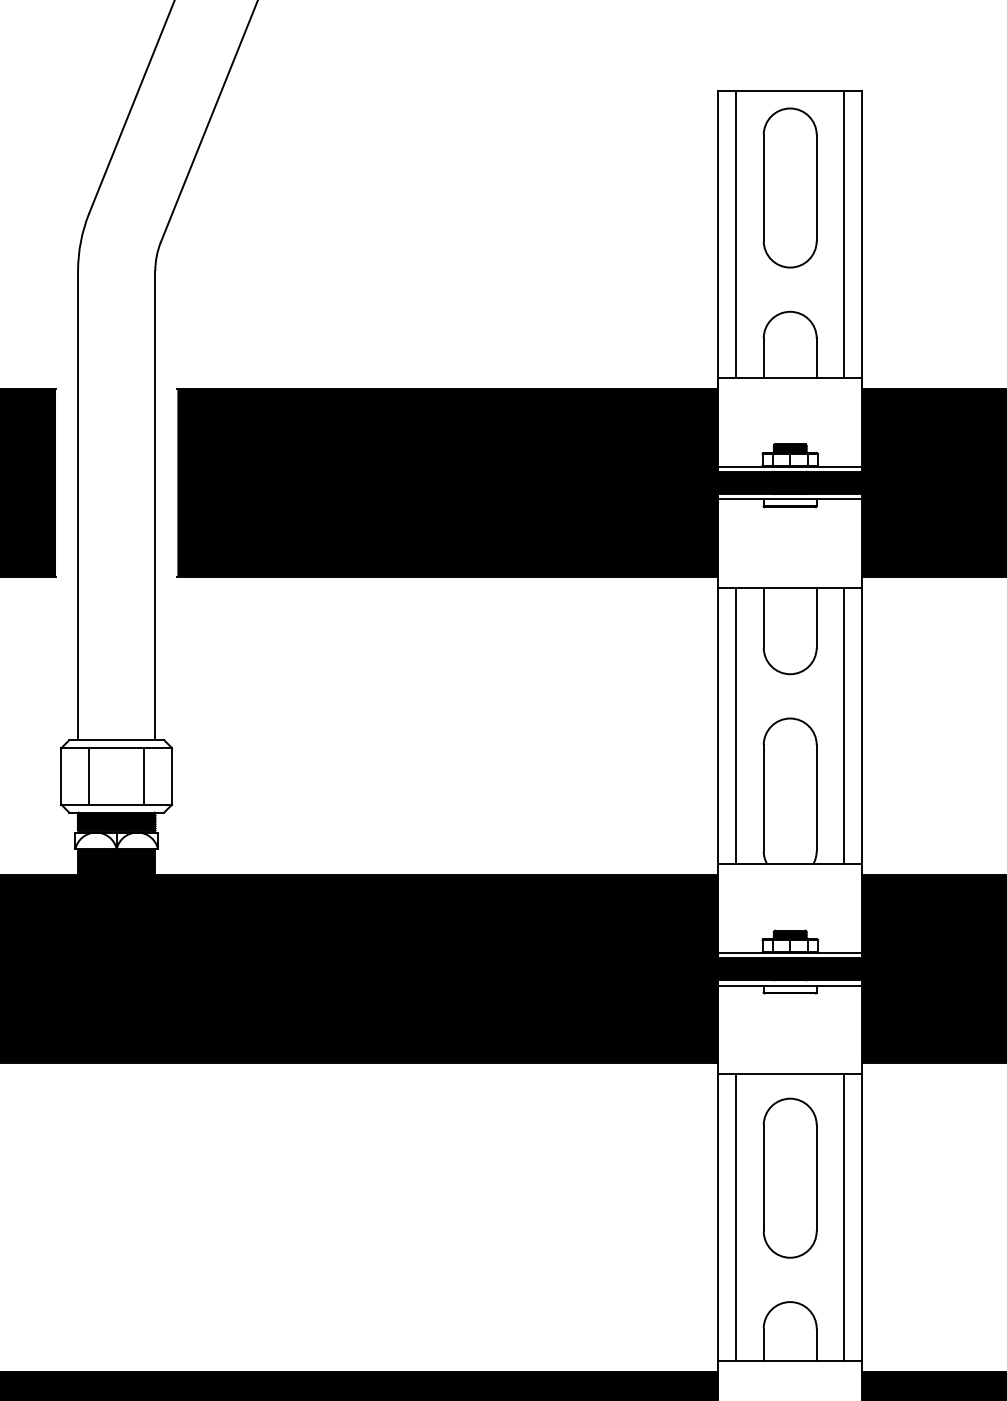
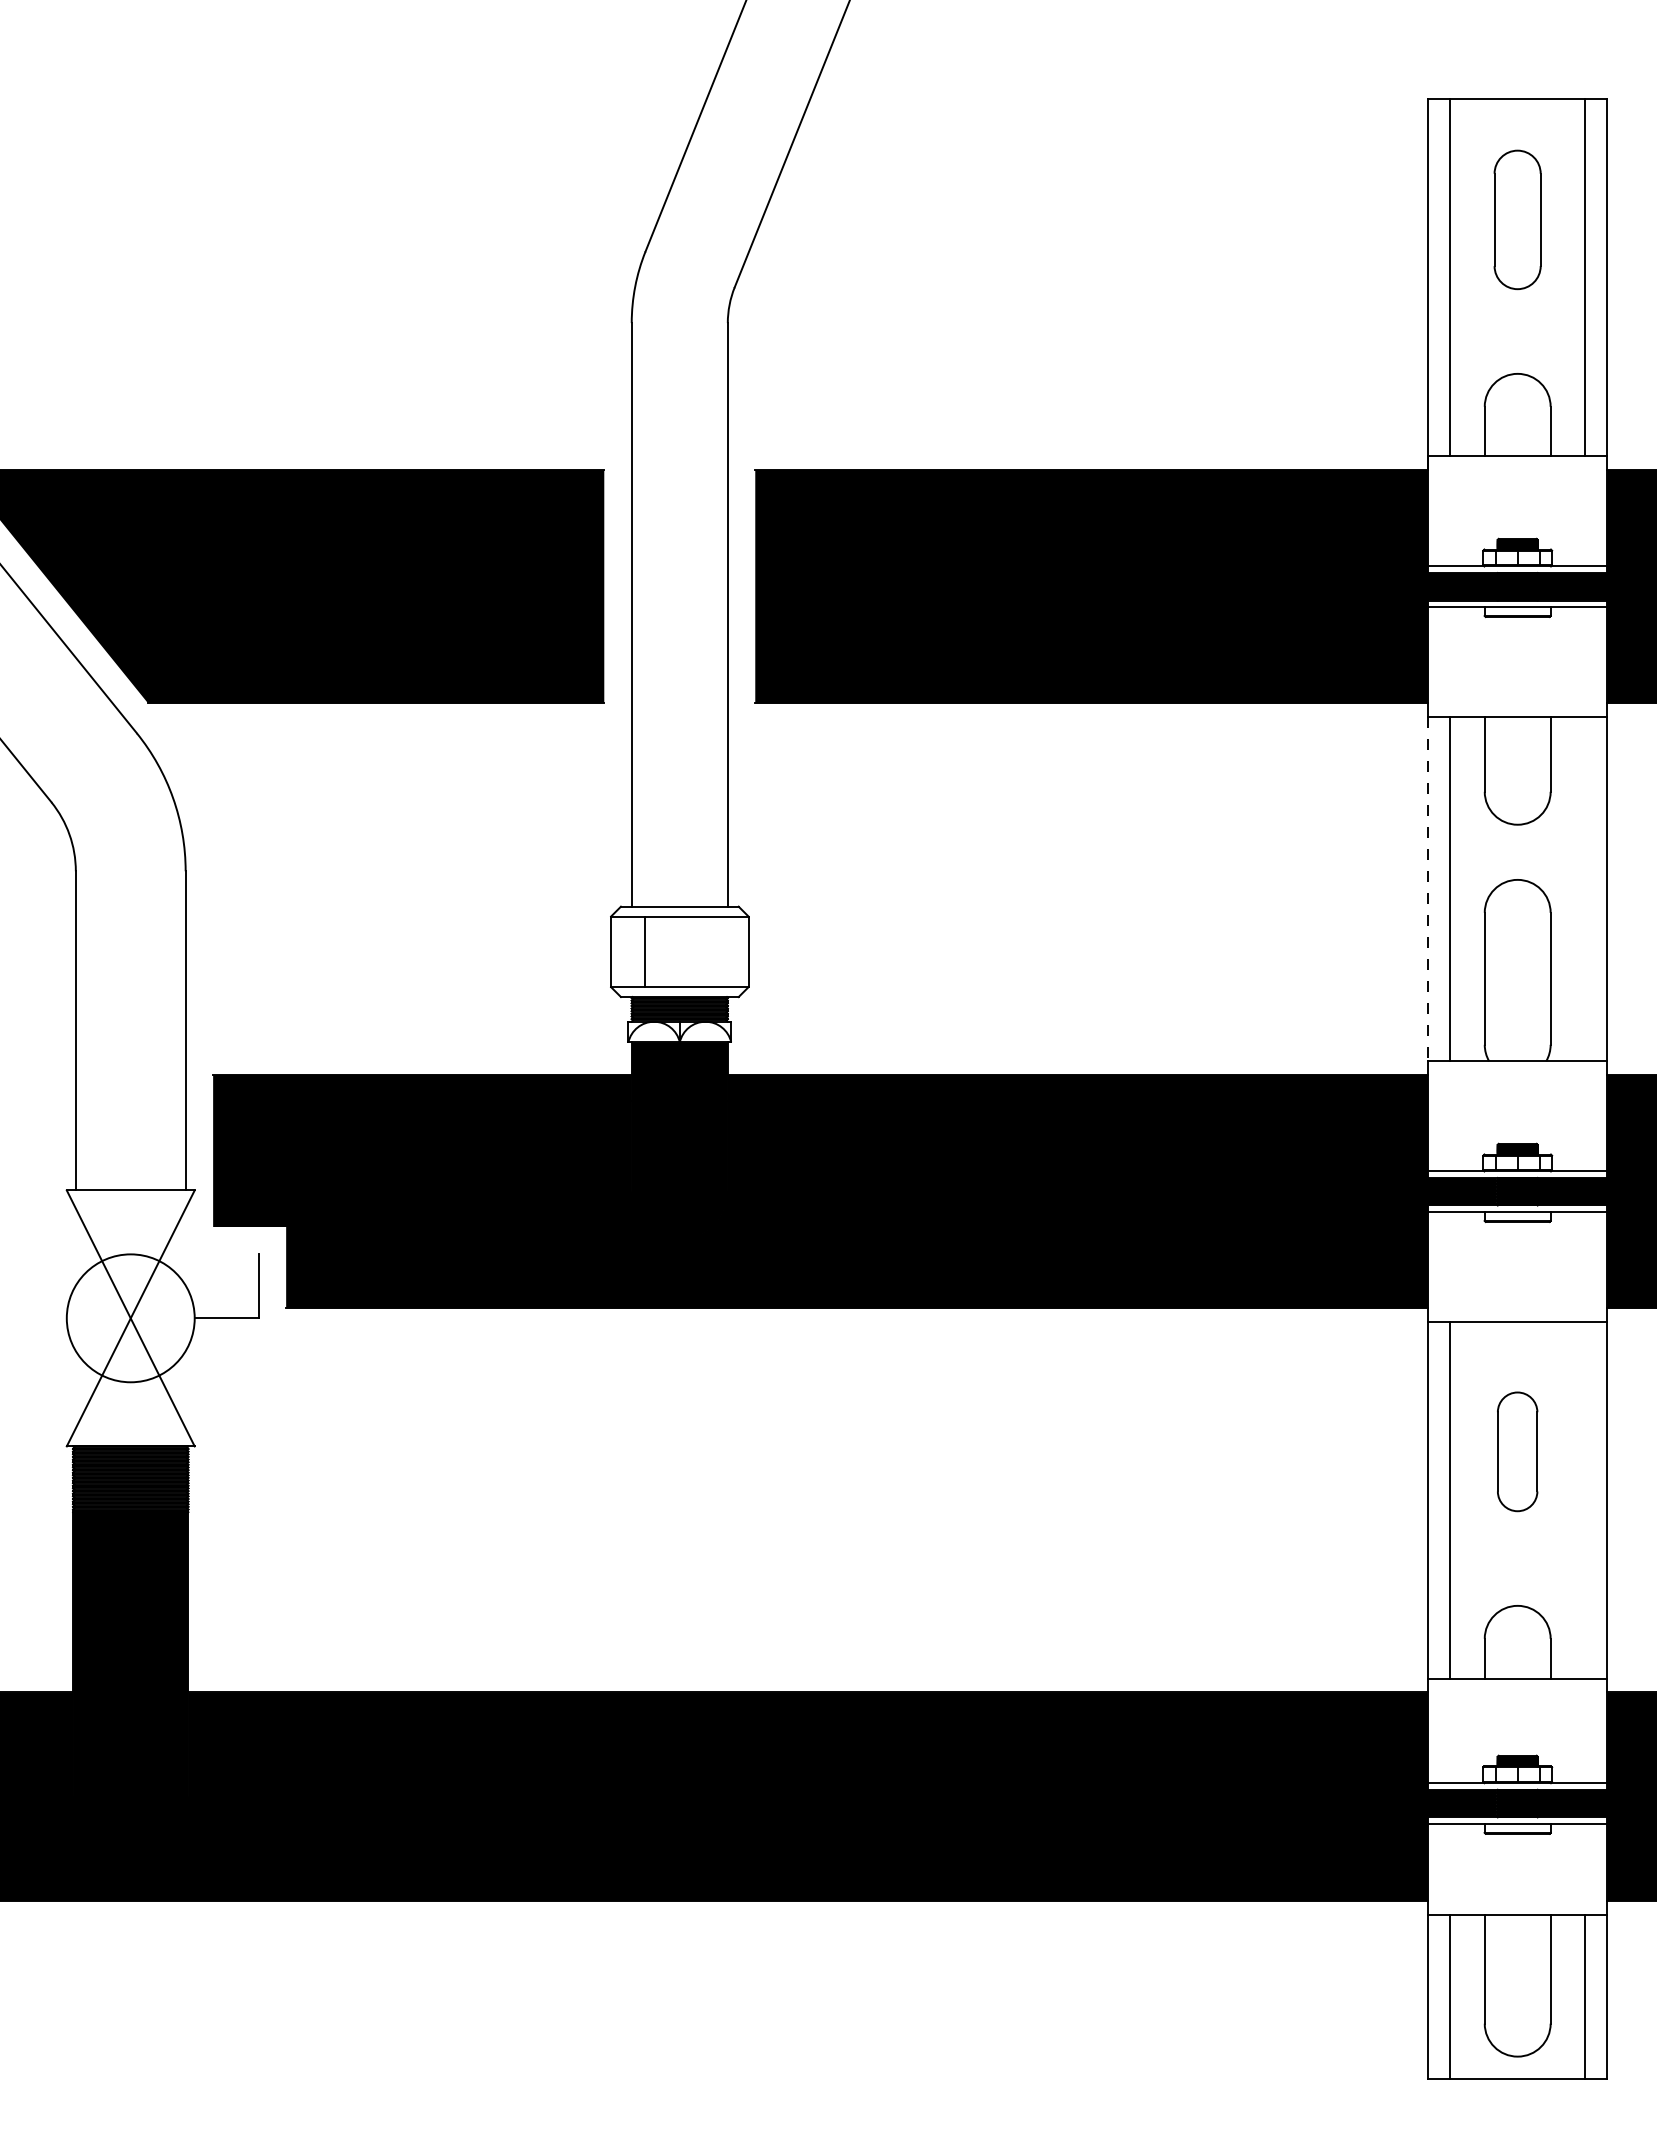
part: (790, 187) -> (1517, 219), size x0.7
line: (718, 726) -> (1428, 889), solid -> dashed
line: (844, 726) -> (1585, 889), removed
line: (144, 776) -> (714, 951), removed
part: (790, 1178) -> (1517, 1451), size x0.6
line: (844, 1217) -> (1585, 1500), removed

